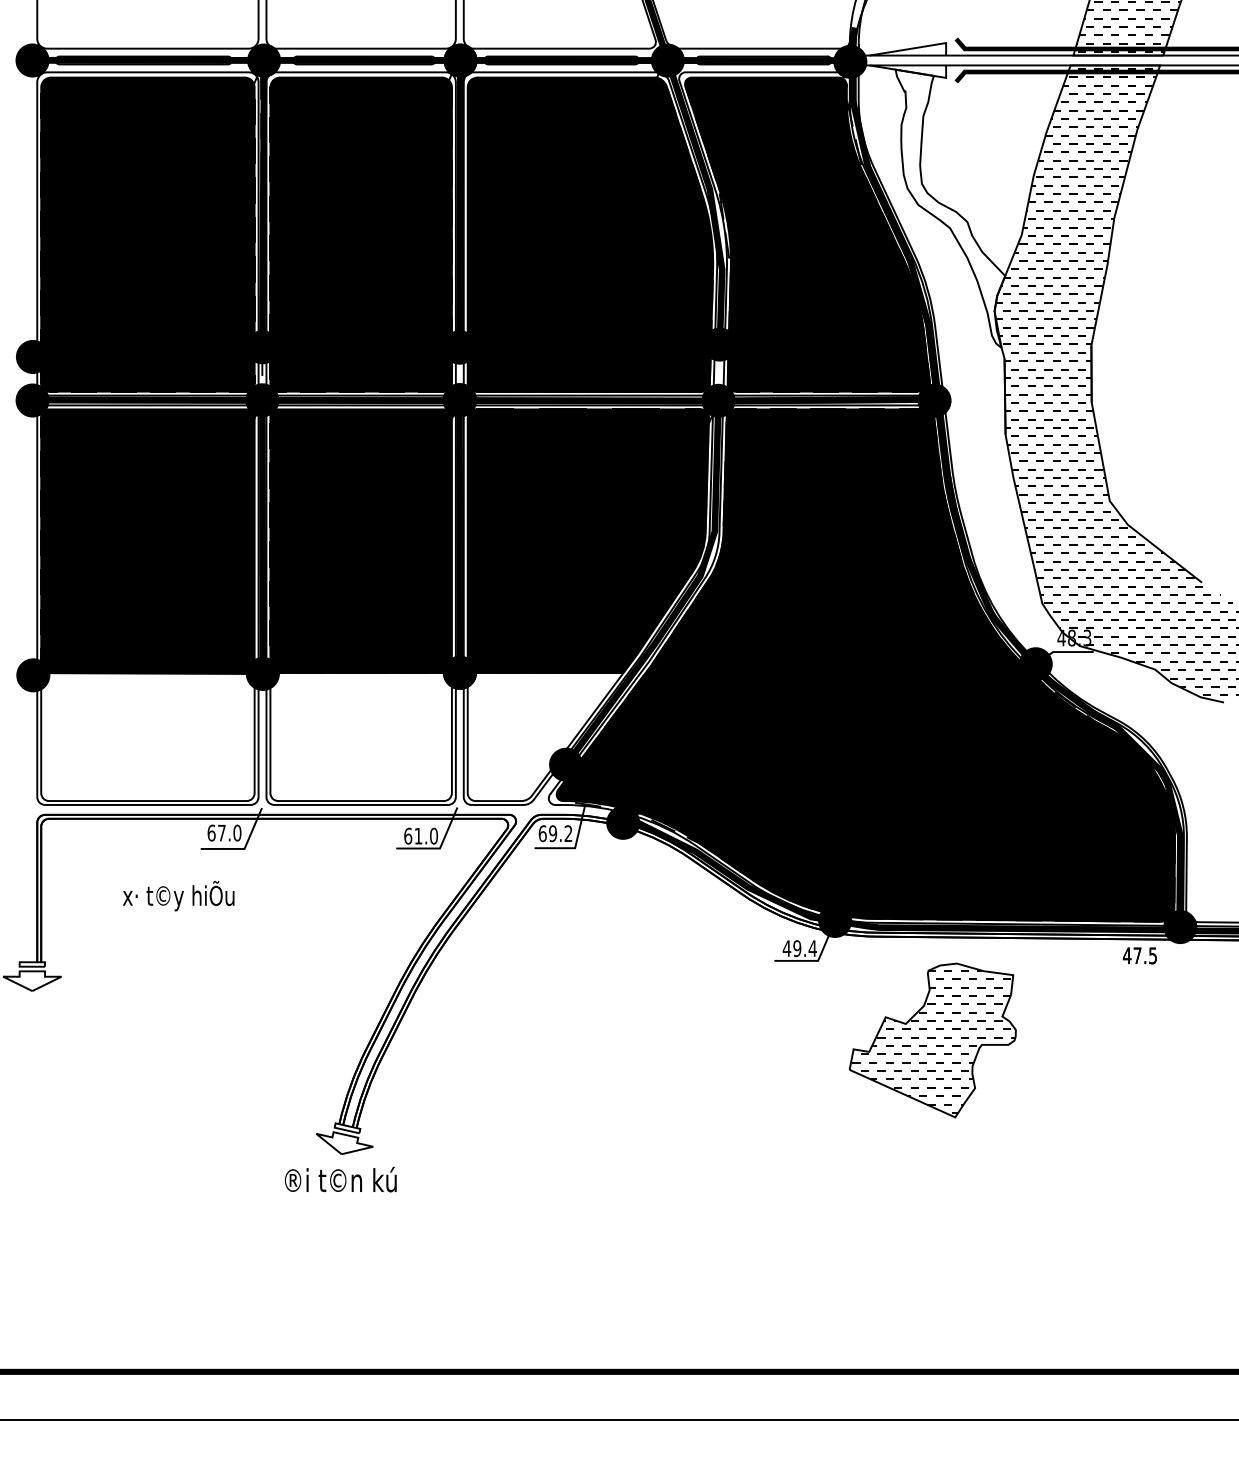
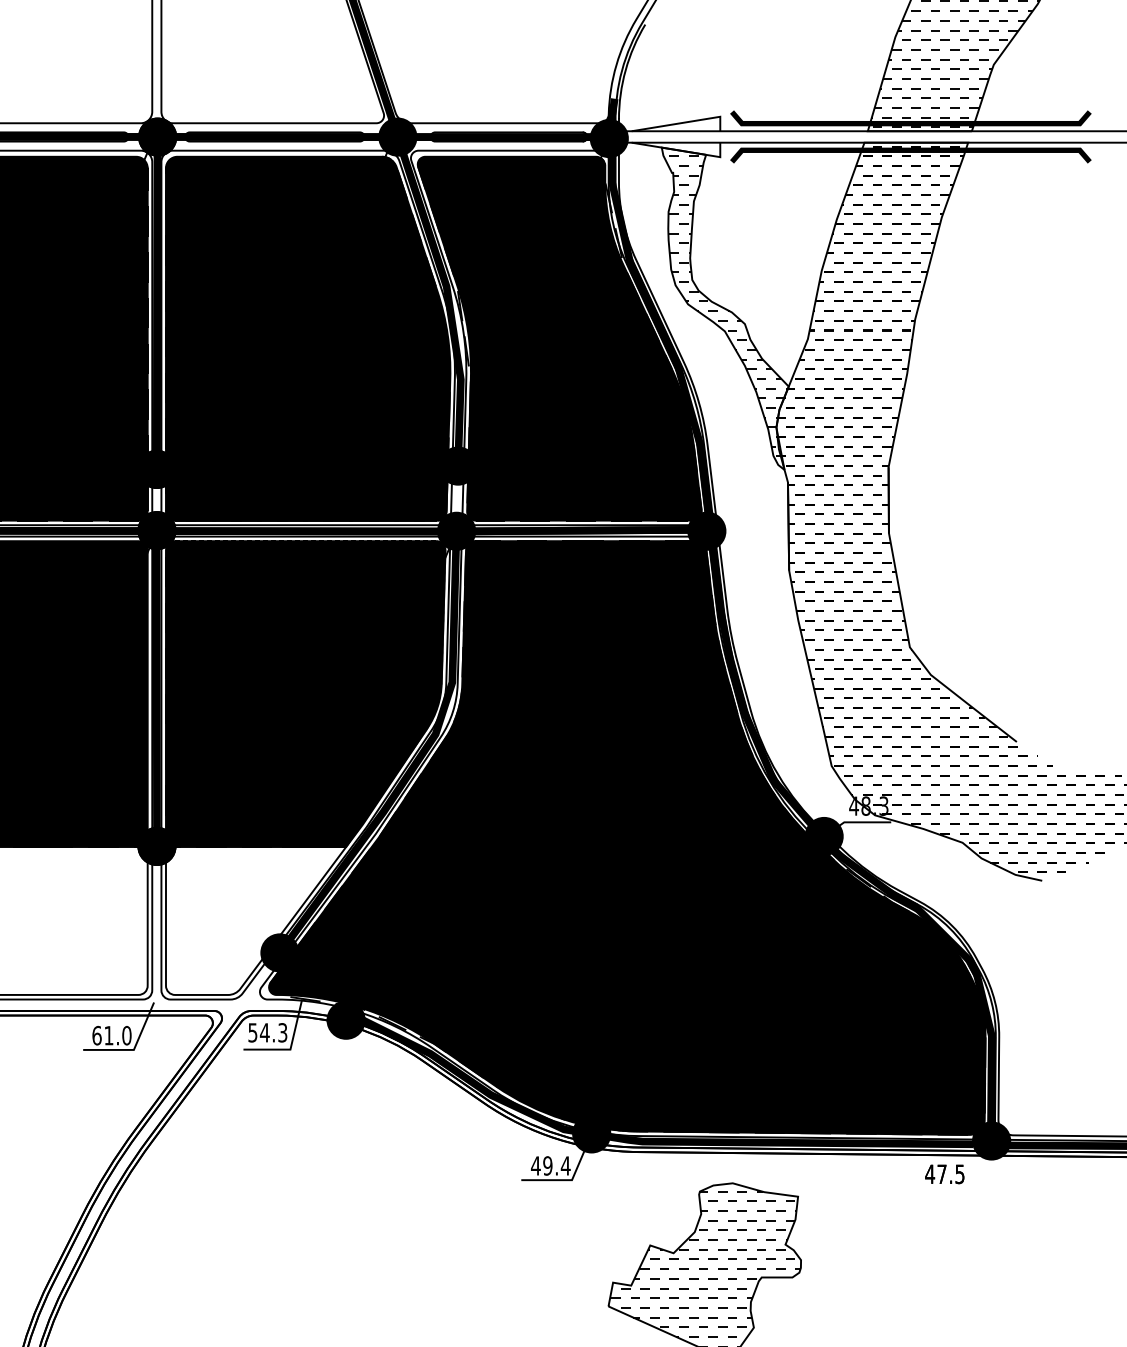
hatch: (952, 206) -> (727, 306), added
text: (555, 833) -> (267, 1032), 69.2 -> 54.3

